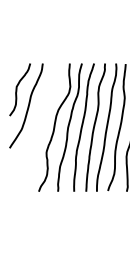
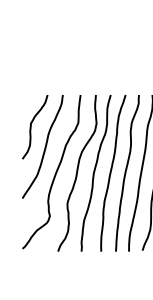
curve: (36, 126) -> (55, 171), added

